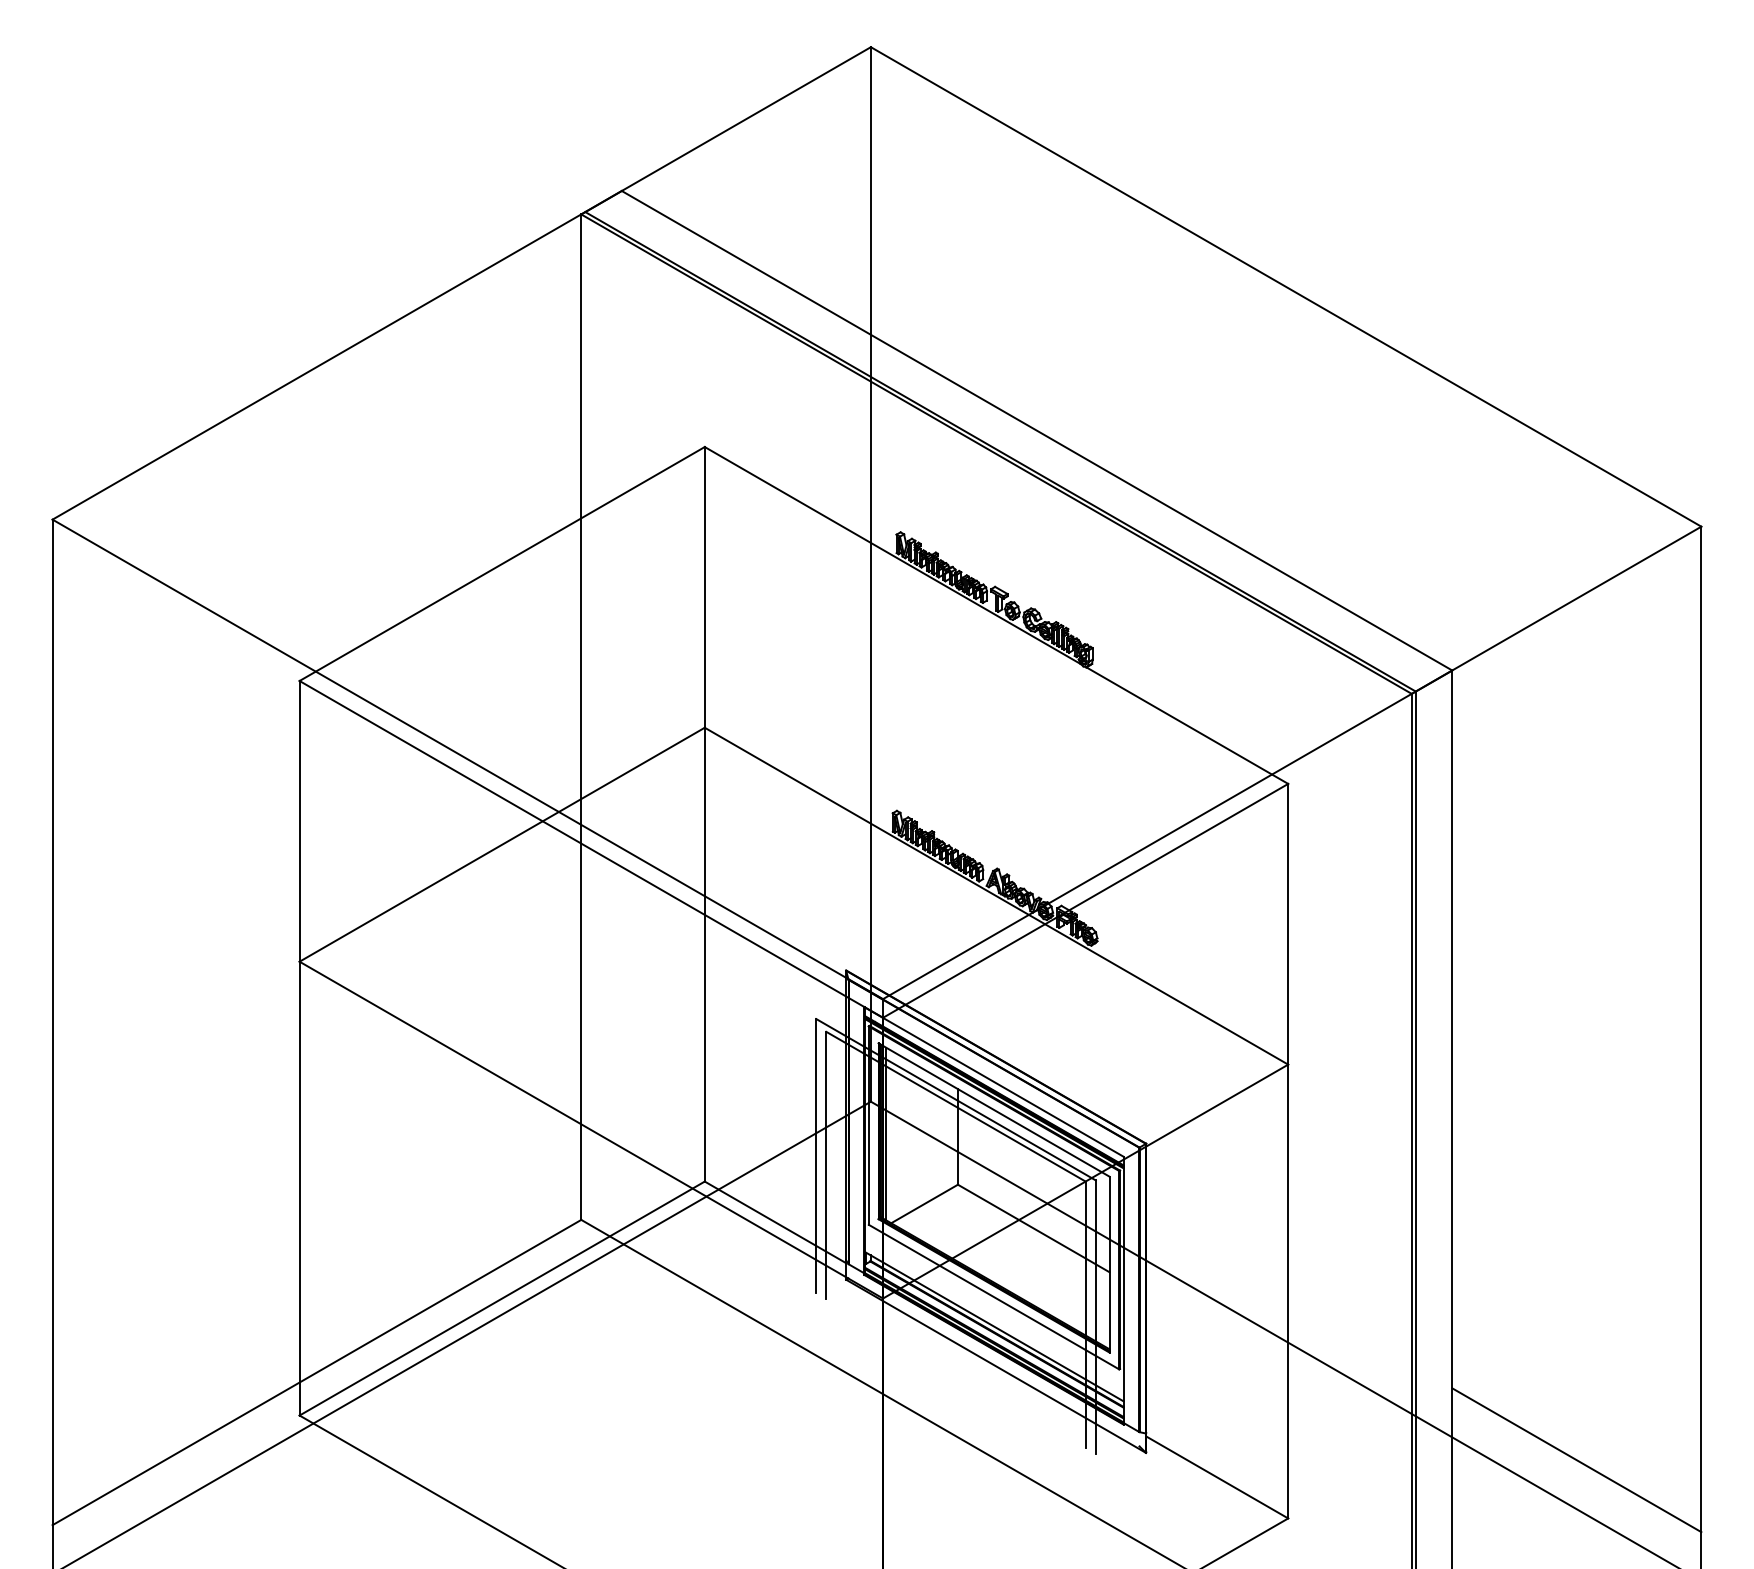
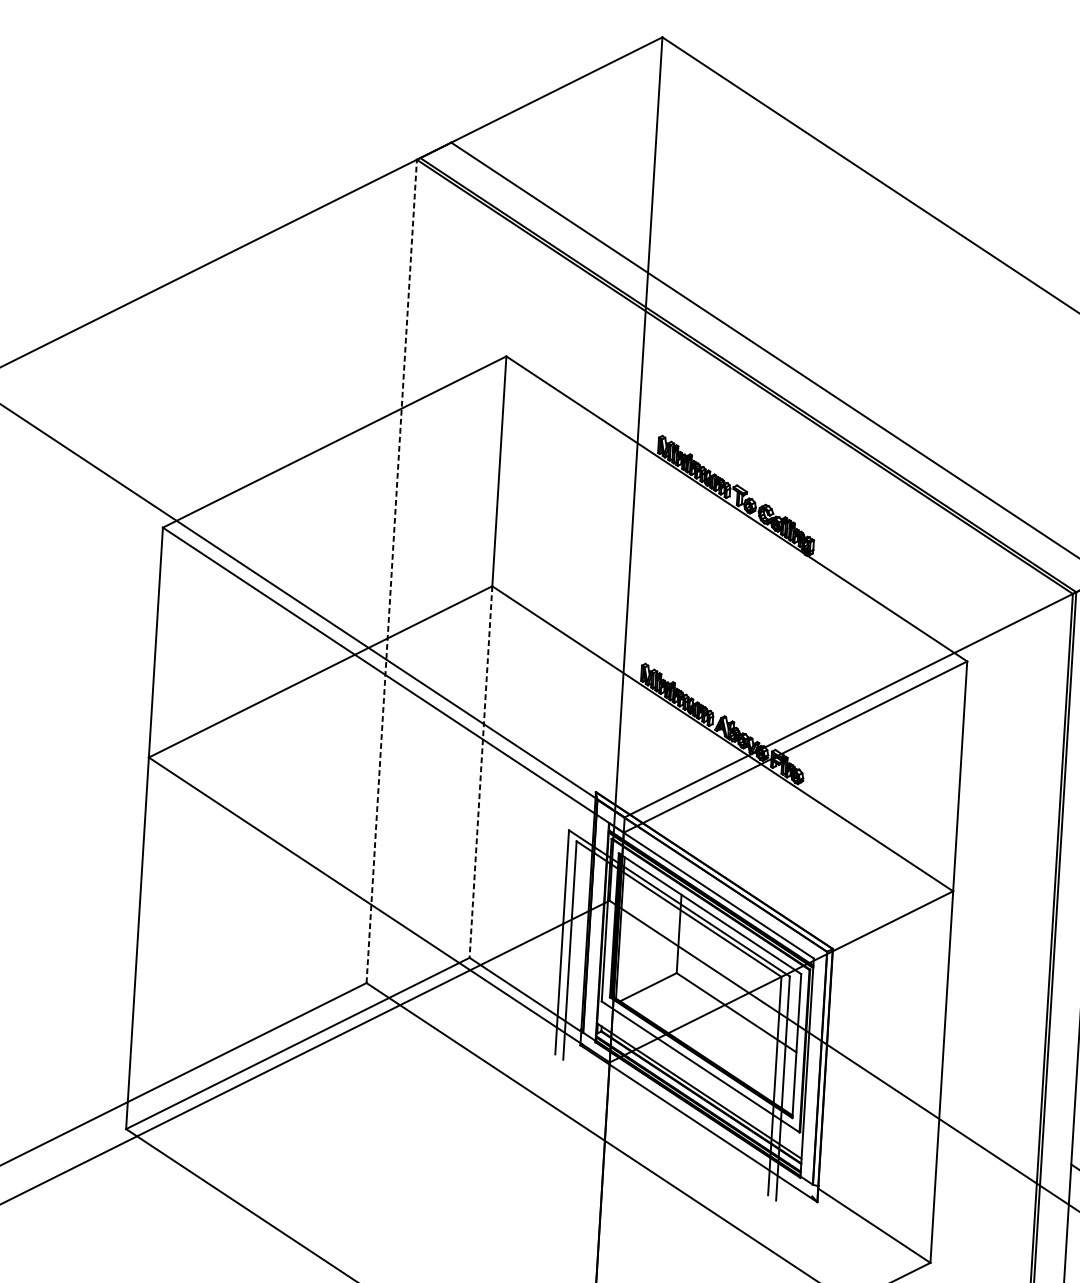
line: (581, 717) -> (391, 571), solid -> dashed
line: (704, 954) -> (480, 771), solid -> dashed

